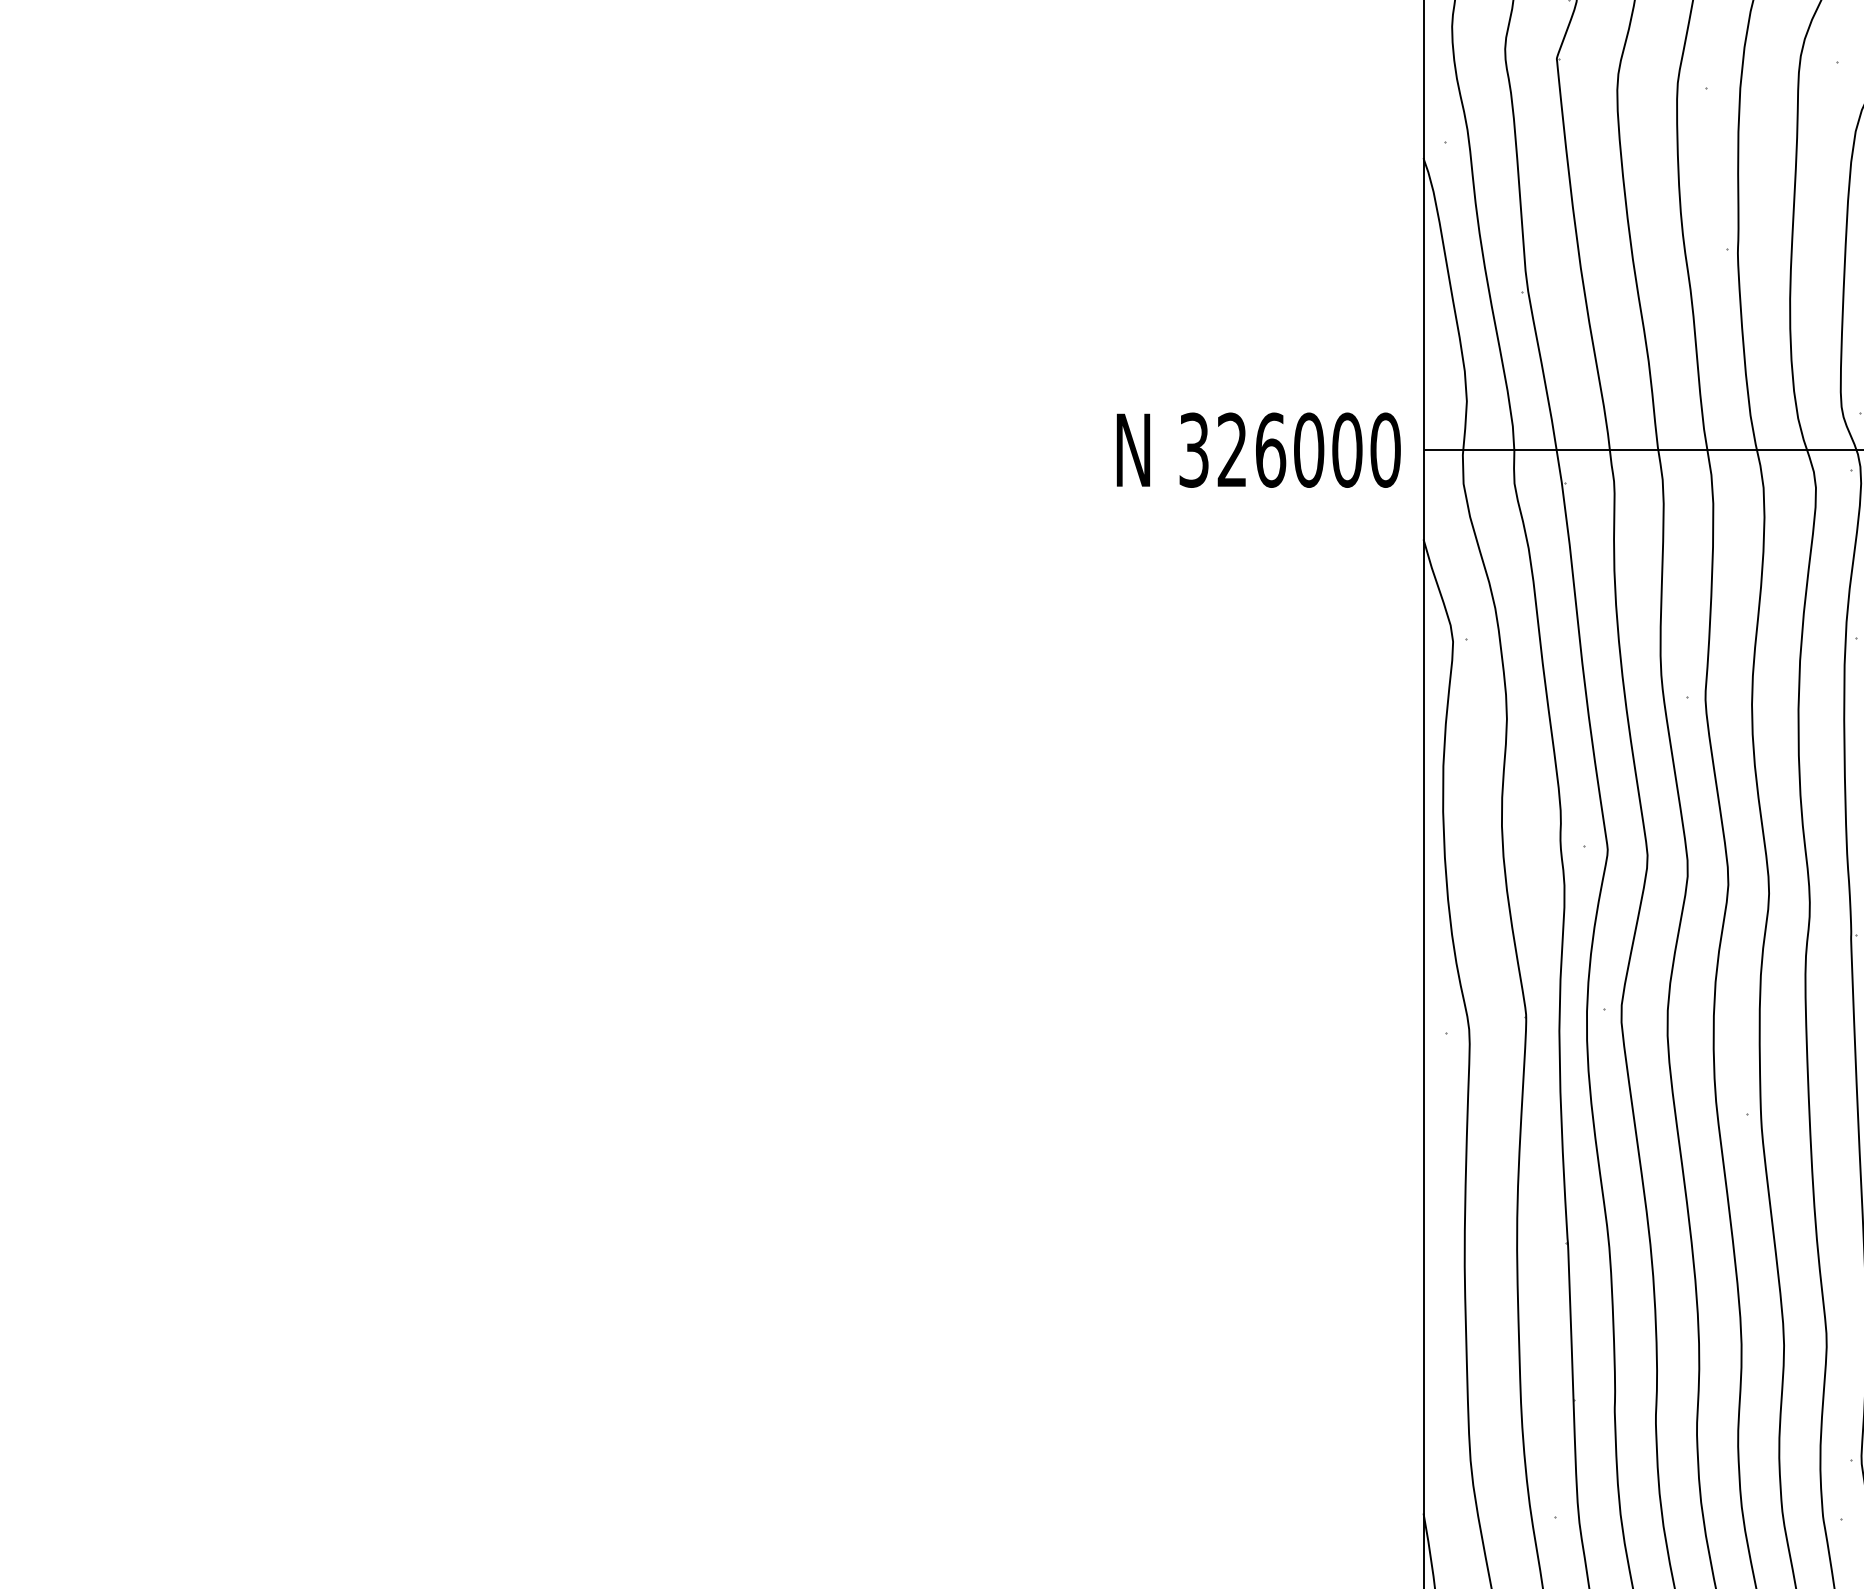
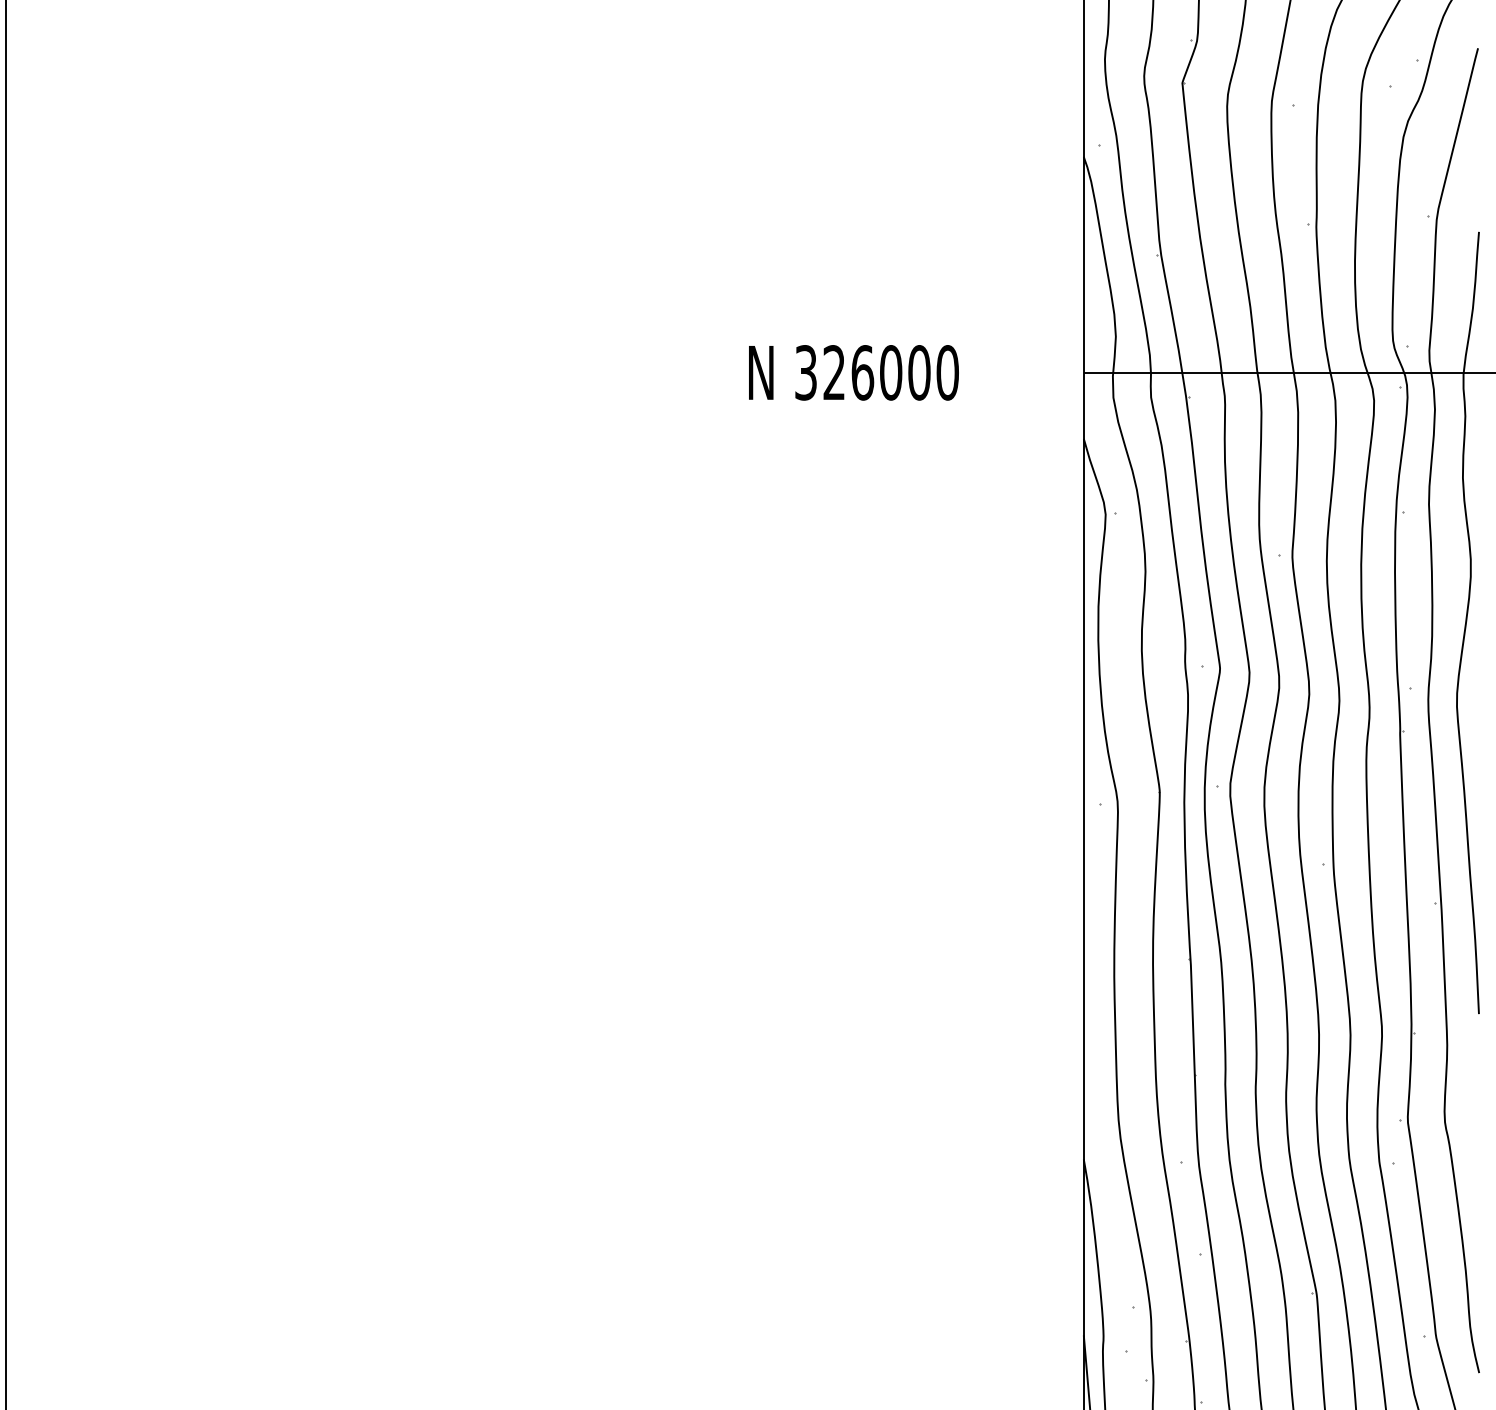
text: (1258, 449) -> (853, 372), moved

